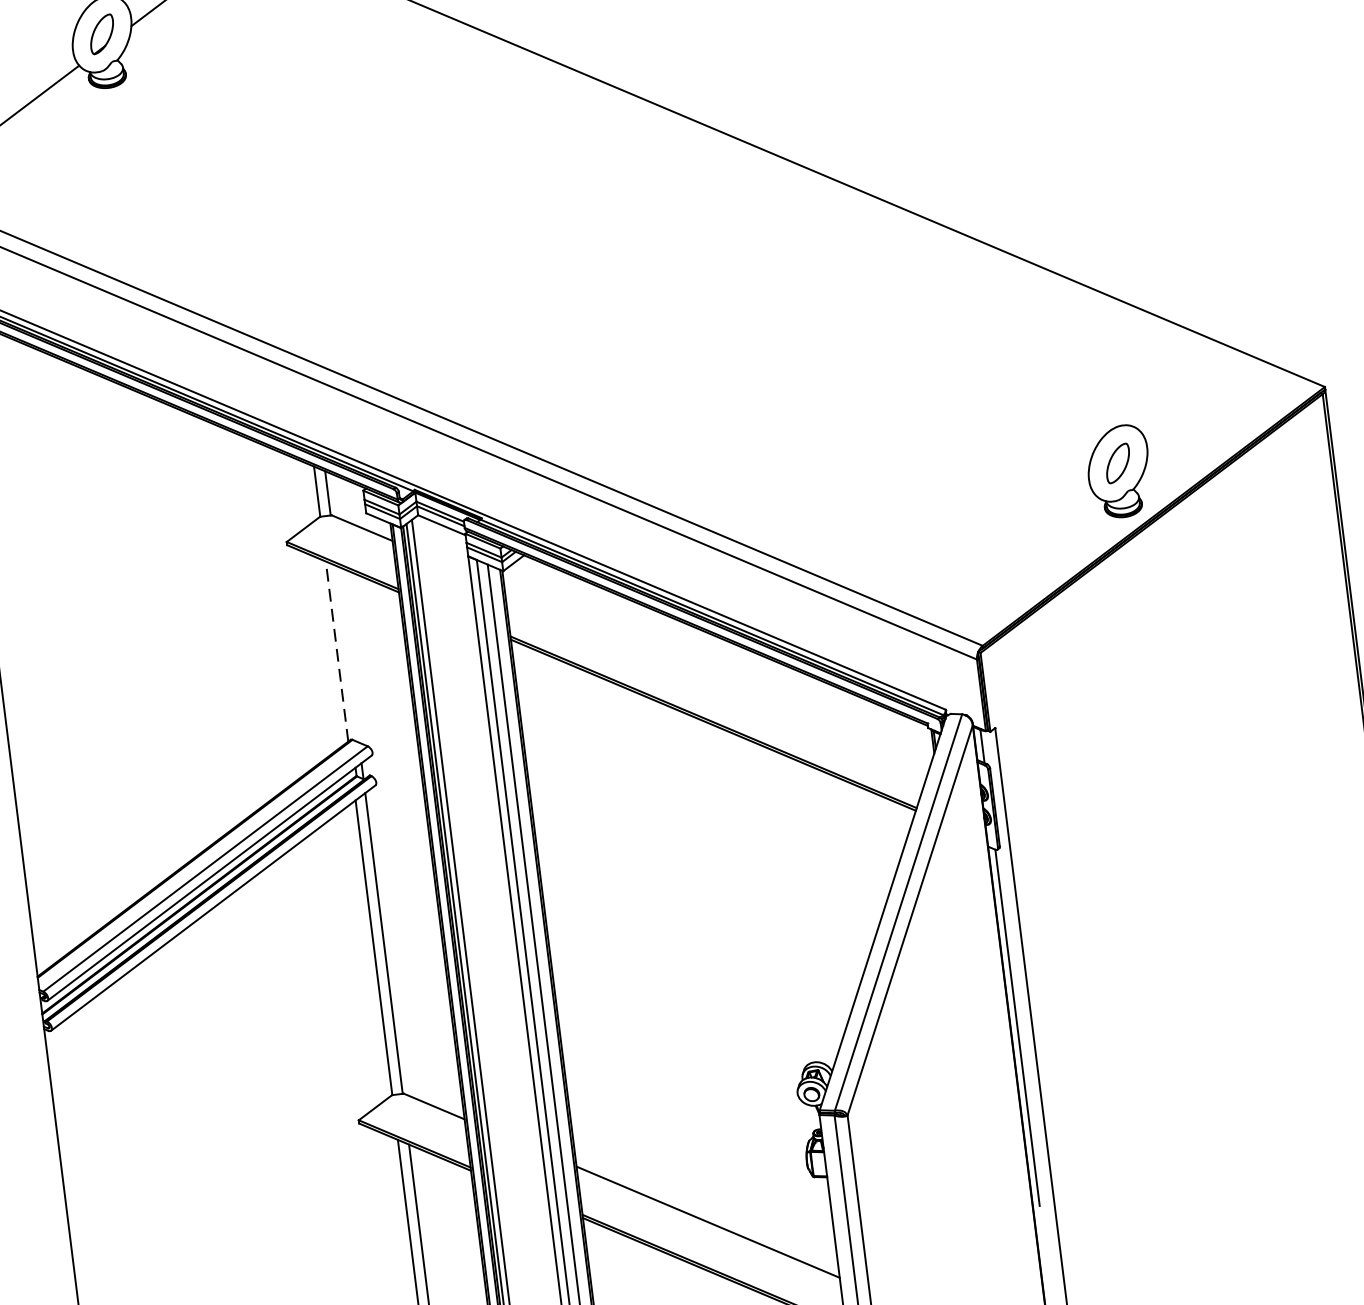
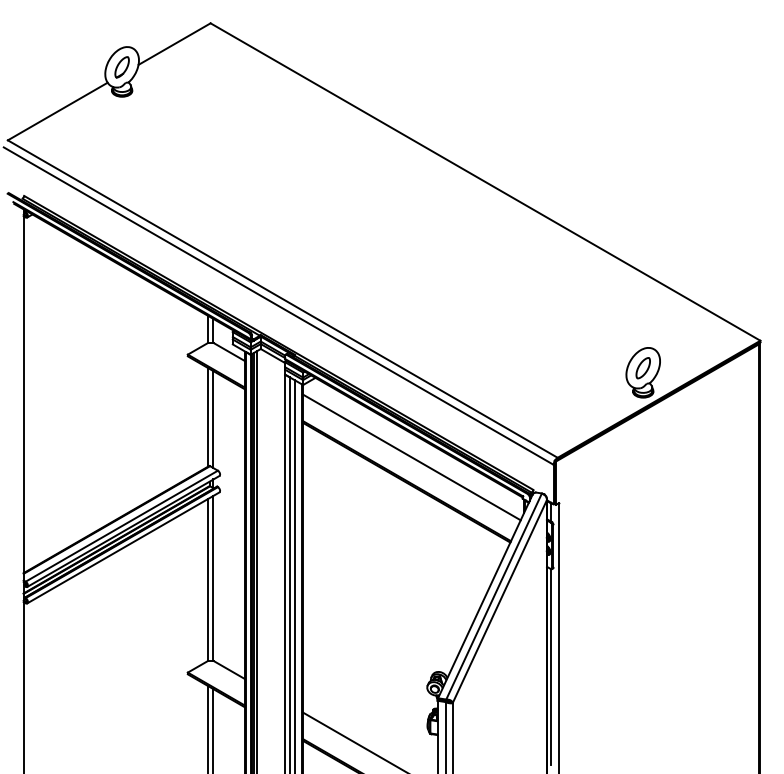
line: (336, 651) -> (207, 417), dashed -> solid
line: (348, 654) -> (213, 419), added
line: (716, 678) -> (411, 457), added

